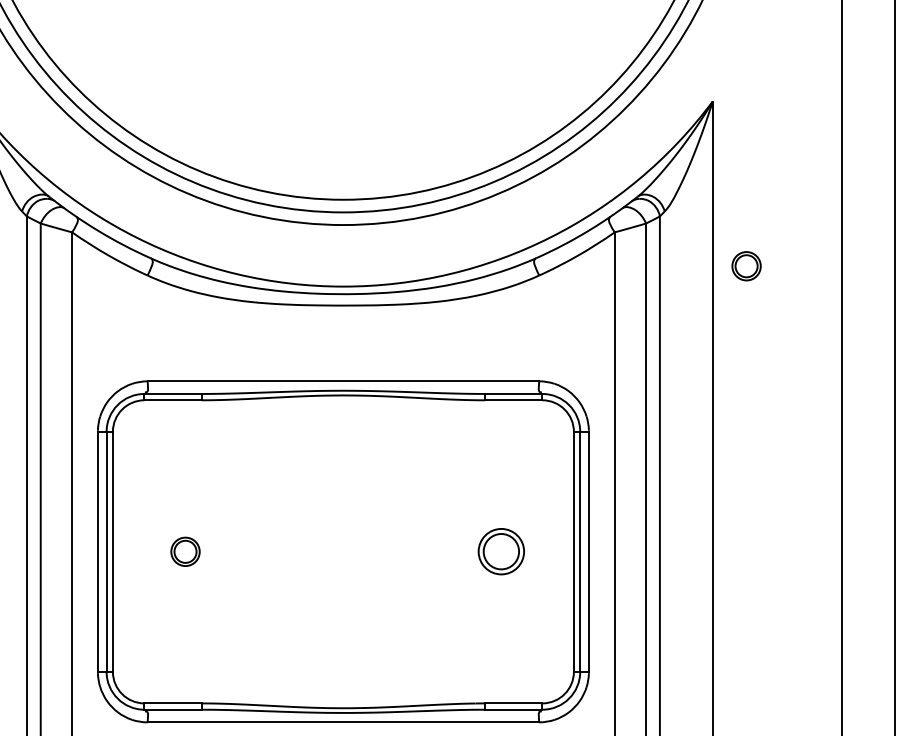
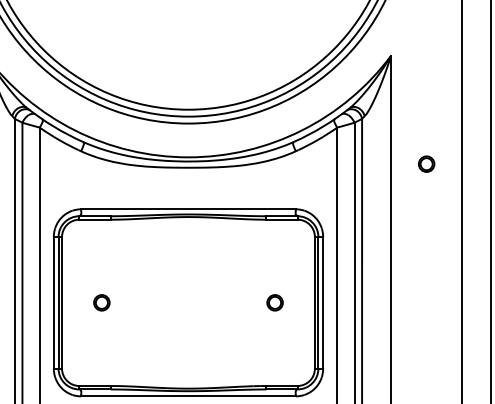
part: (746, 265) -> (426, 163), moved
part: (500, 551) -> (274, 302), size x0.62

